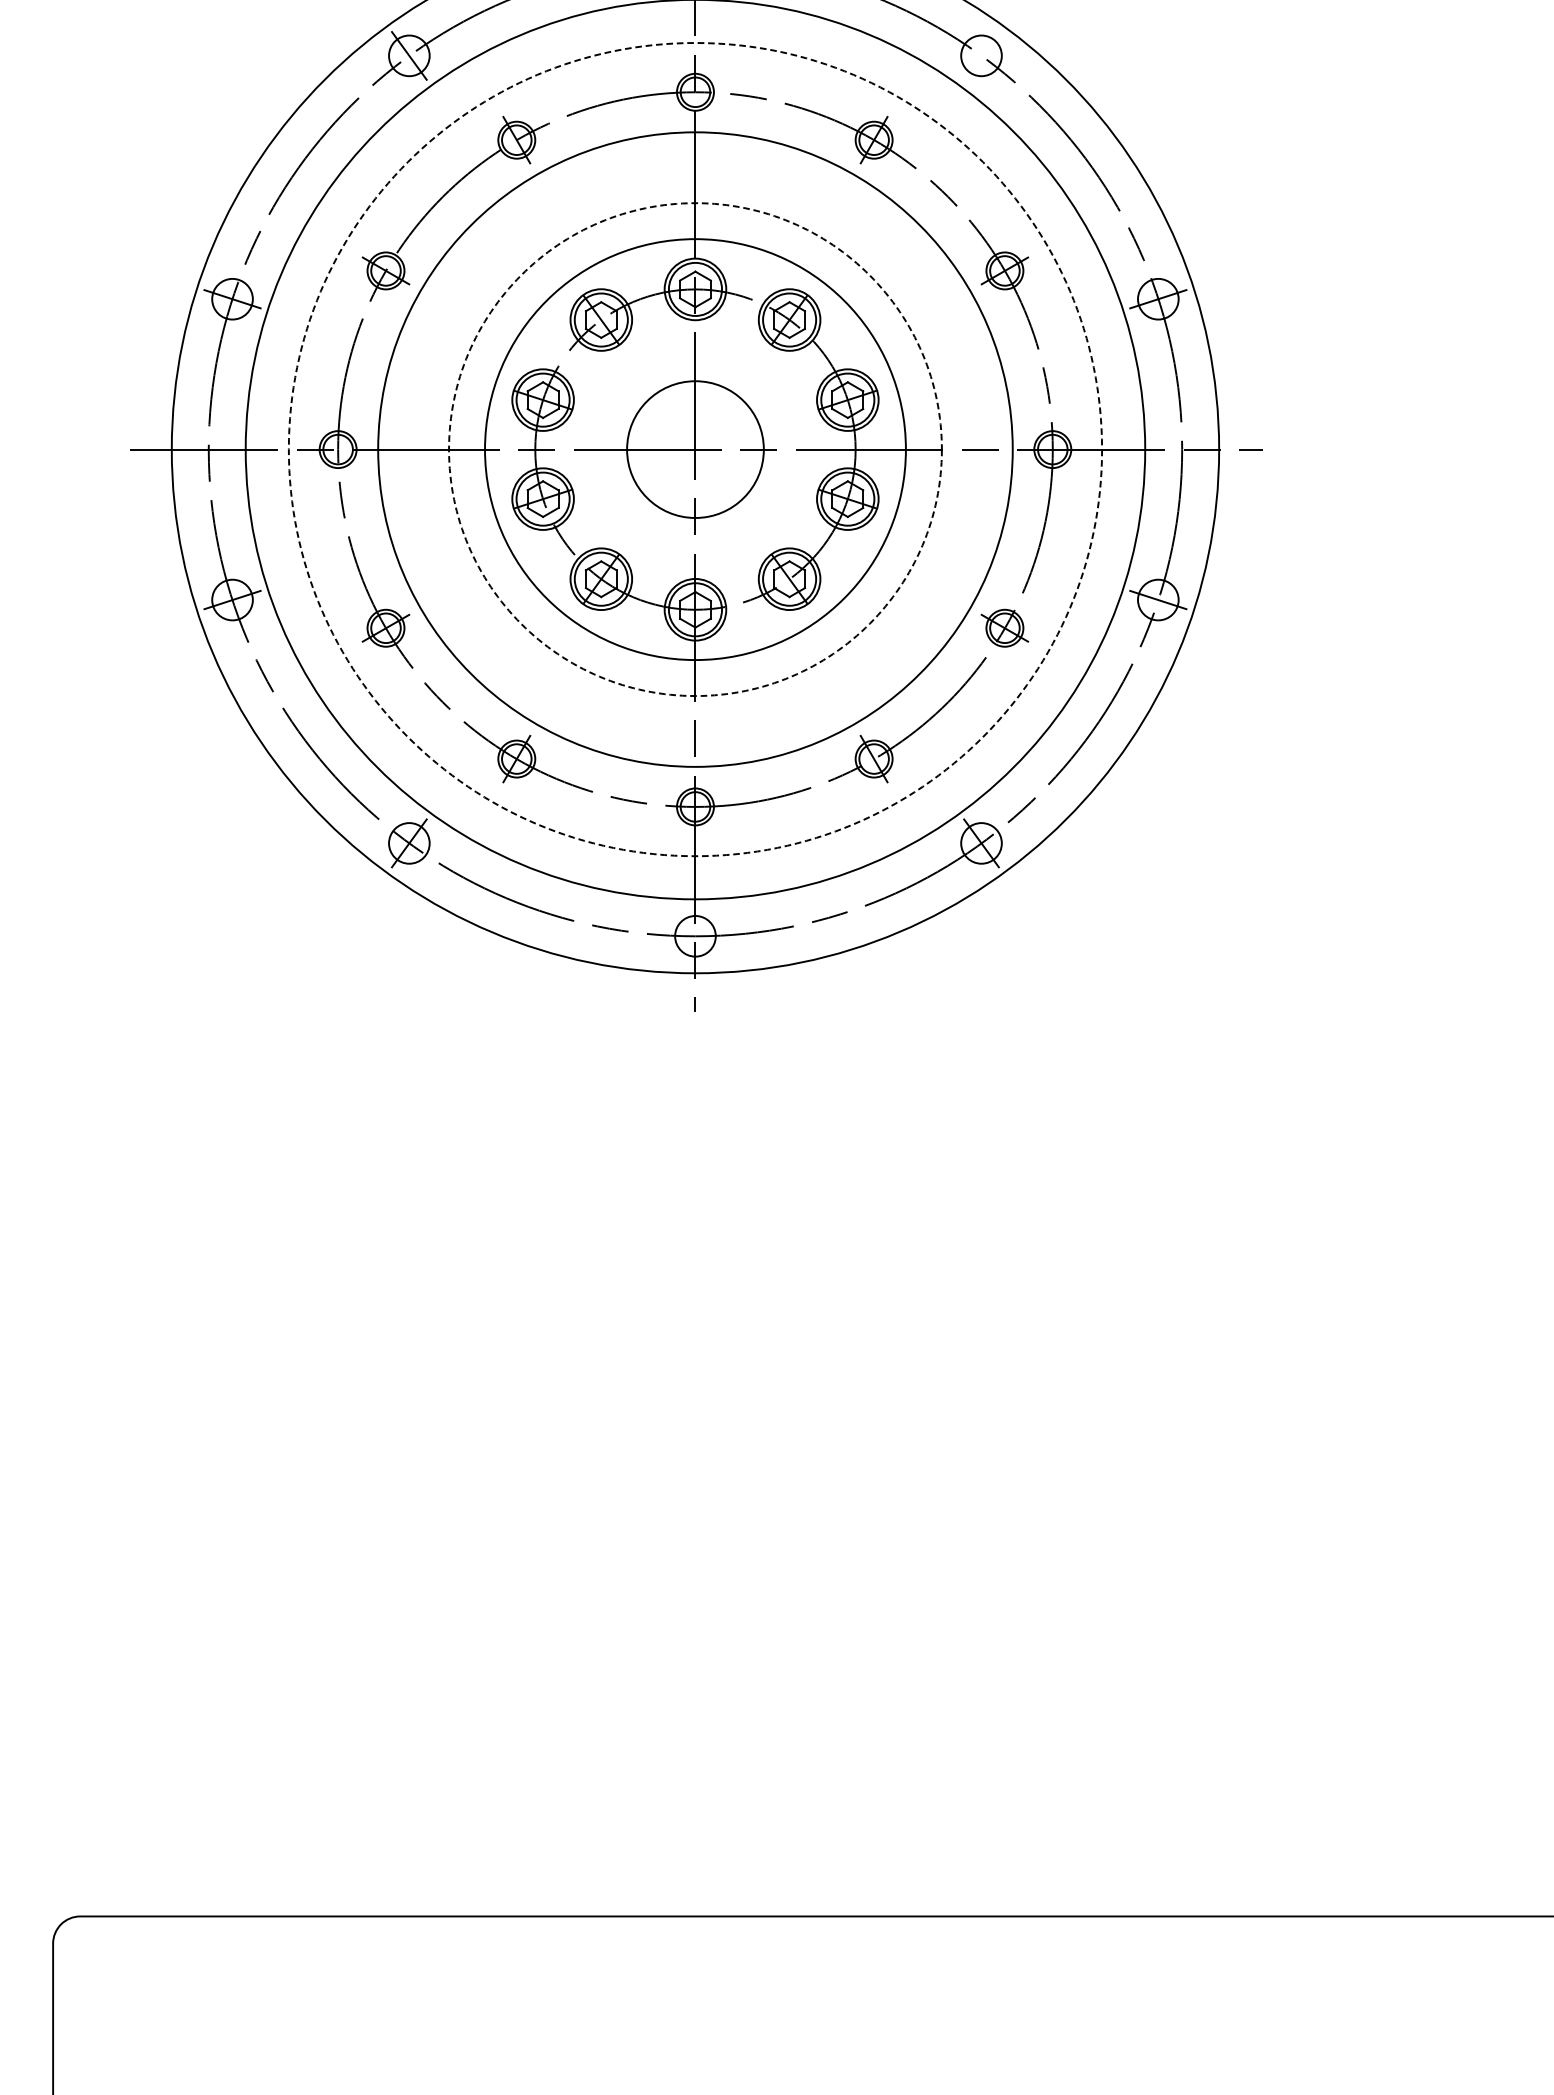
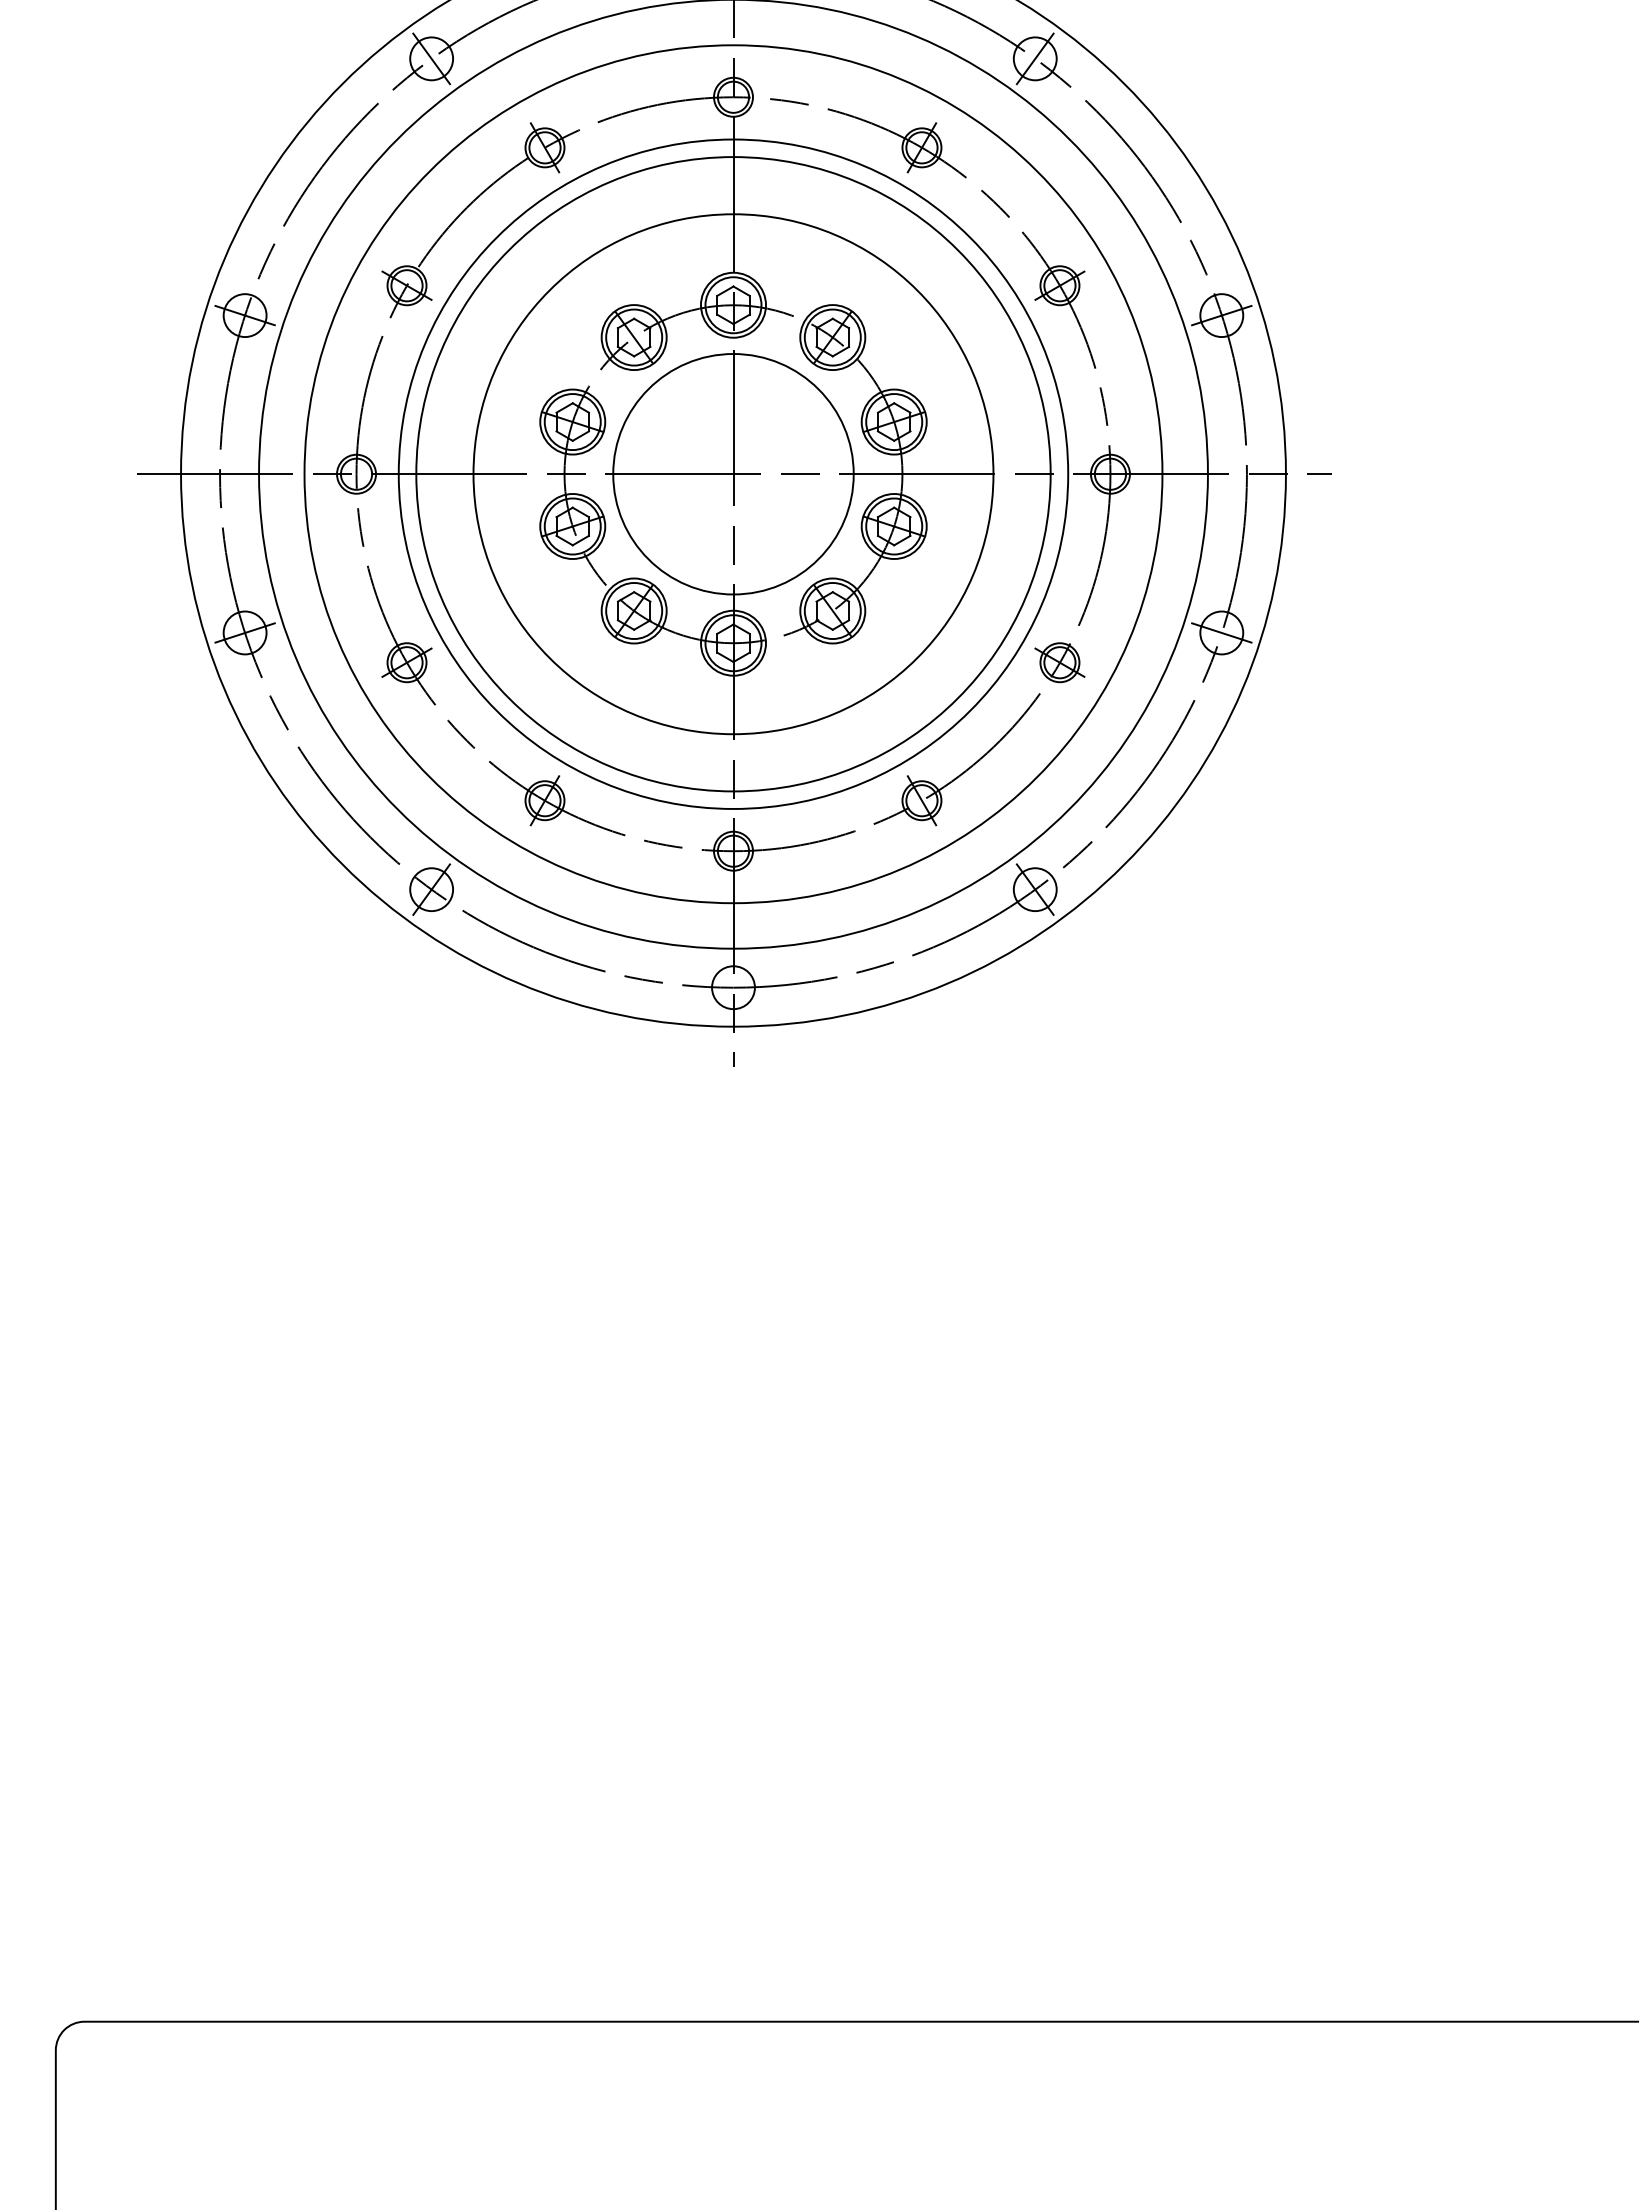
line: (981, 55) -> (1035, 58), added
circle: (695, 449) -> (733, 474), dashed -> solid
circle: (695, 449) -> (733, 474), dashed -> solid
circle: (695, 449) -> (733, 474), size x1.43
circle: (695, 449) -> (733, 474), size x1.67

